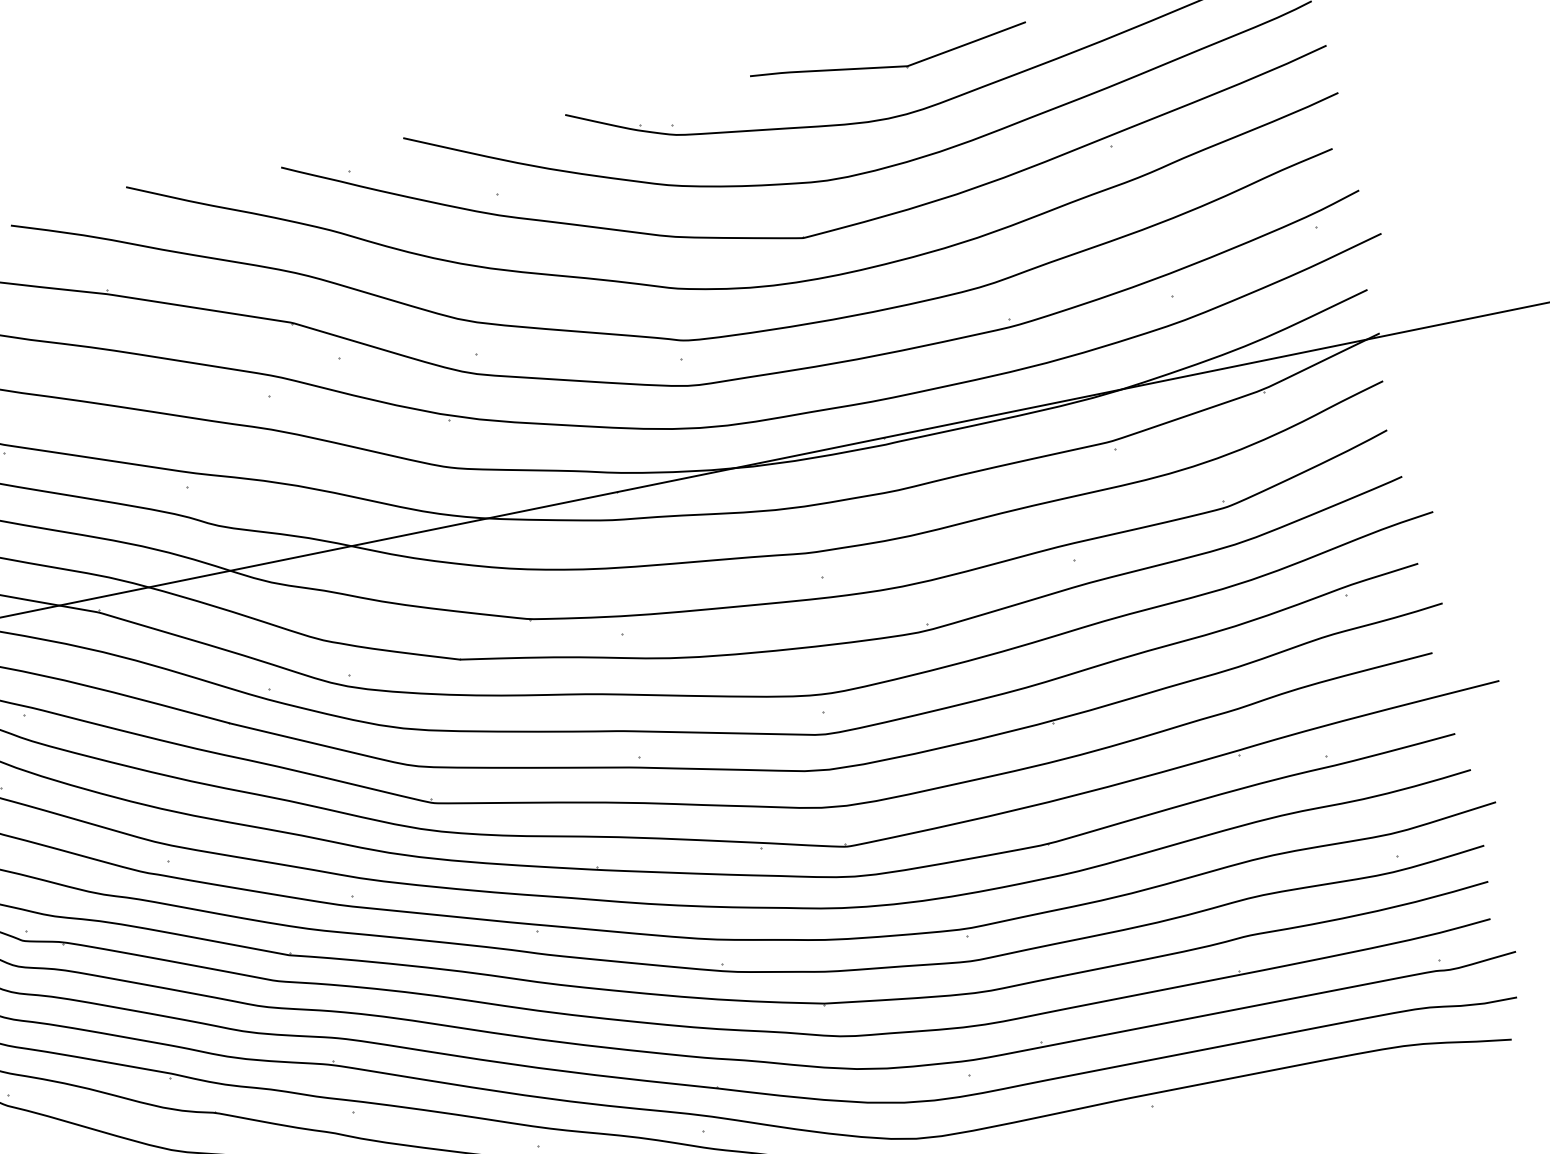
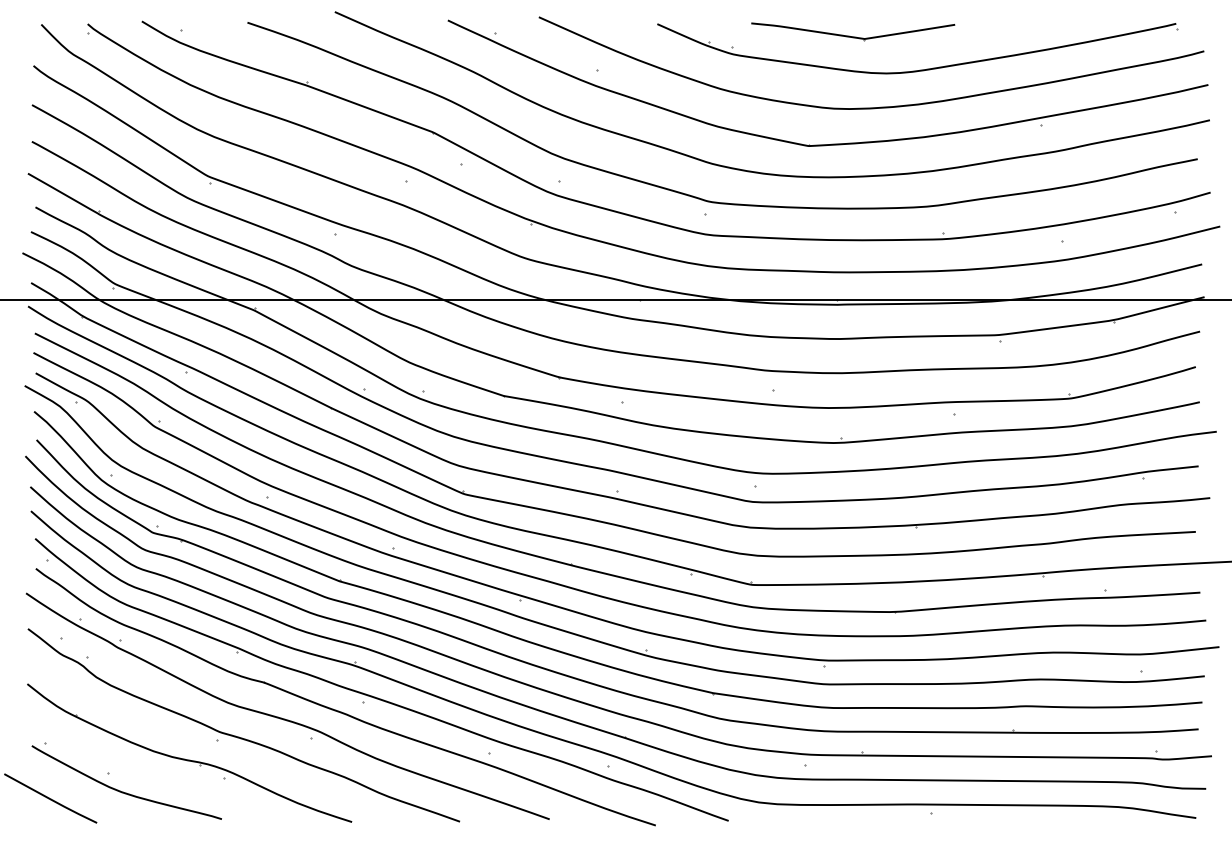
part: (890, 59) -> (853, 31), moved

